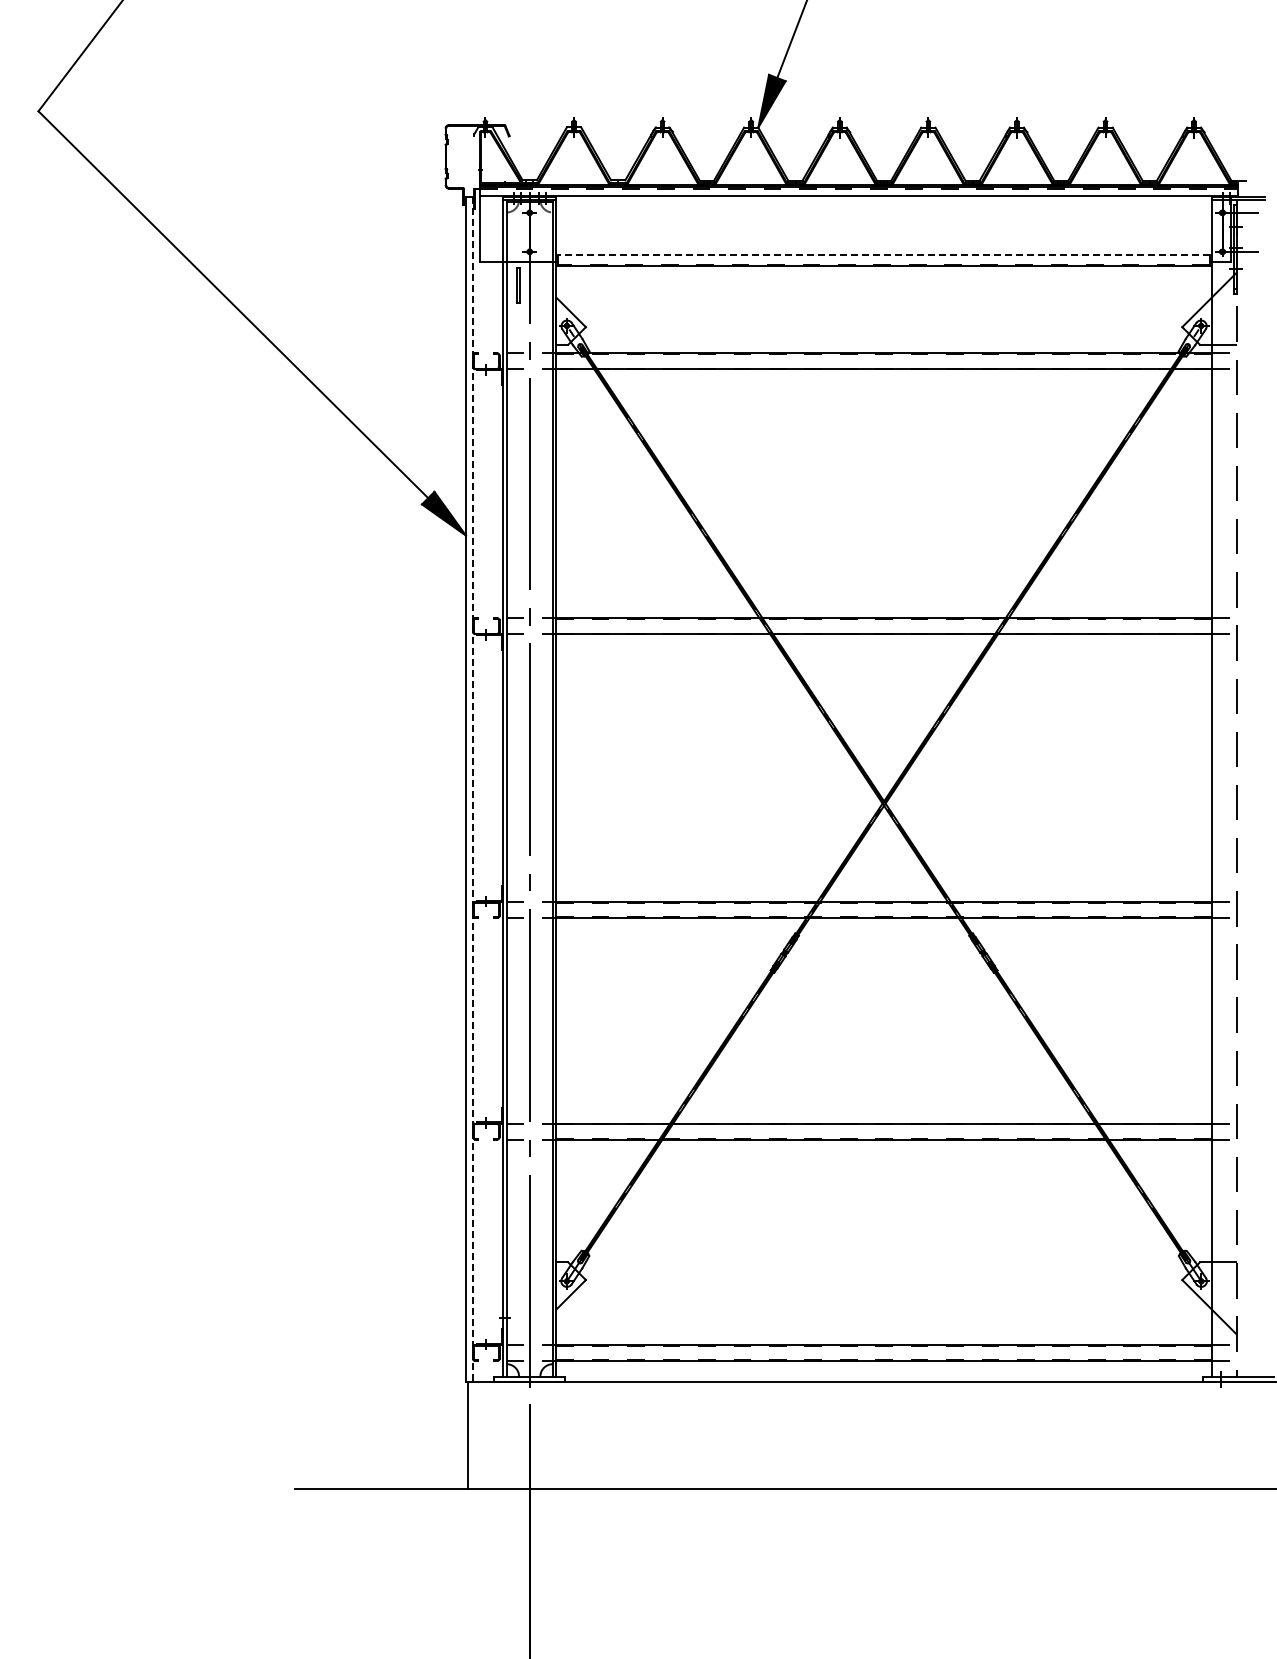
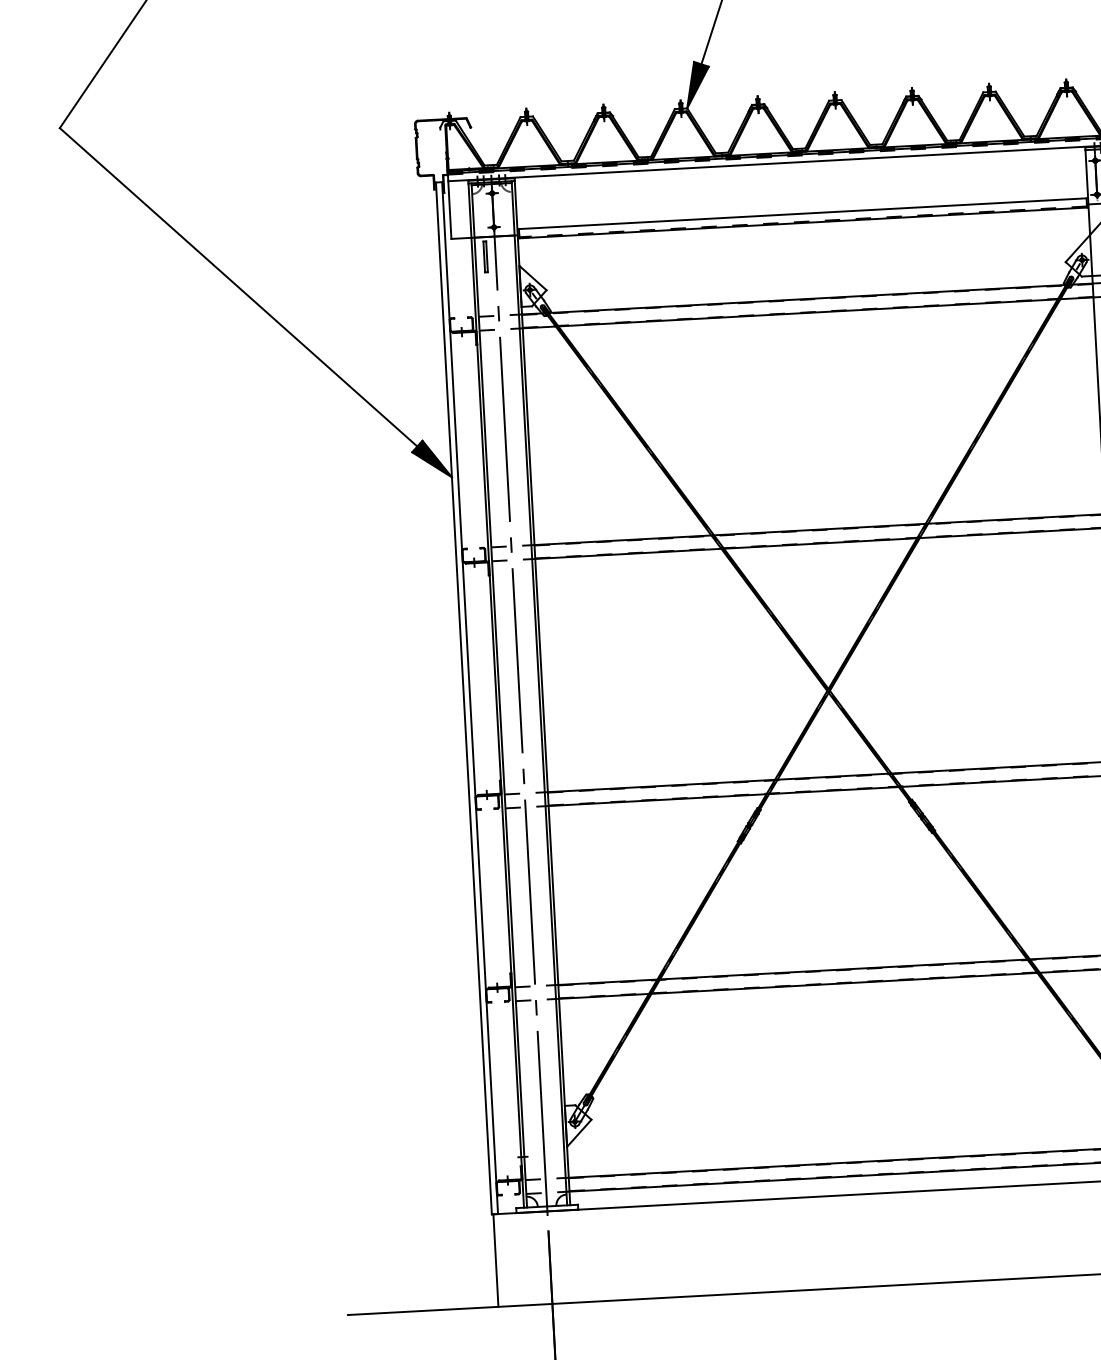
line: (883, 255) -> (802, 213), dashed -> solid
line: (473, 789) -> (470, 698), dashed -> solid

